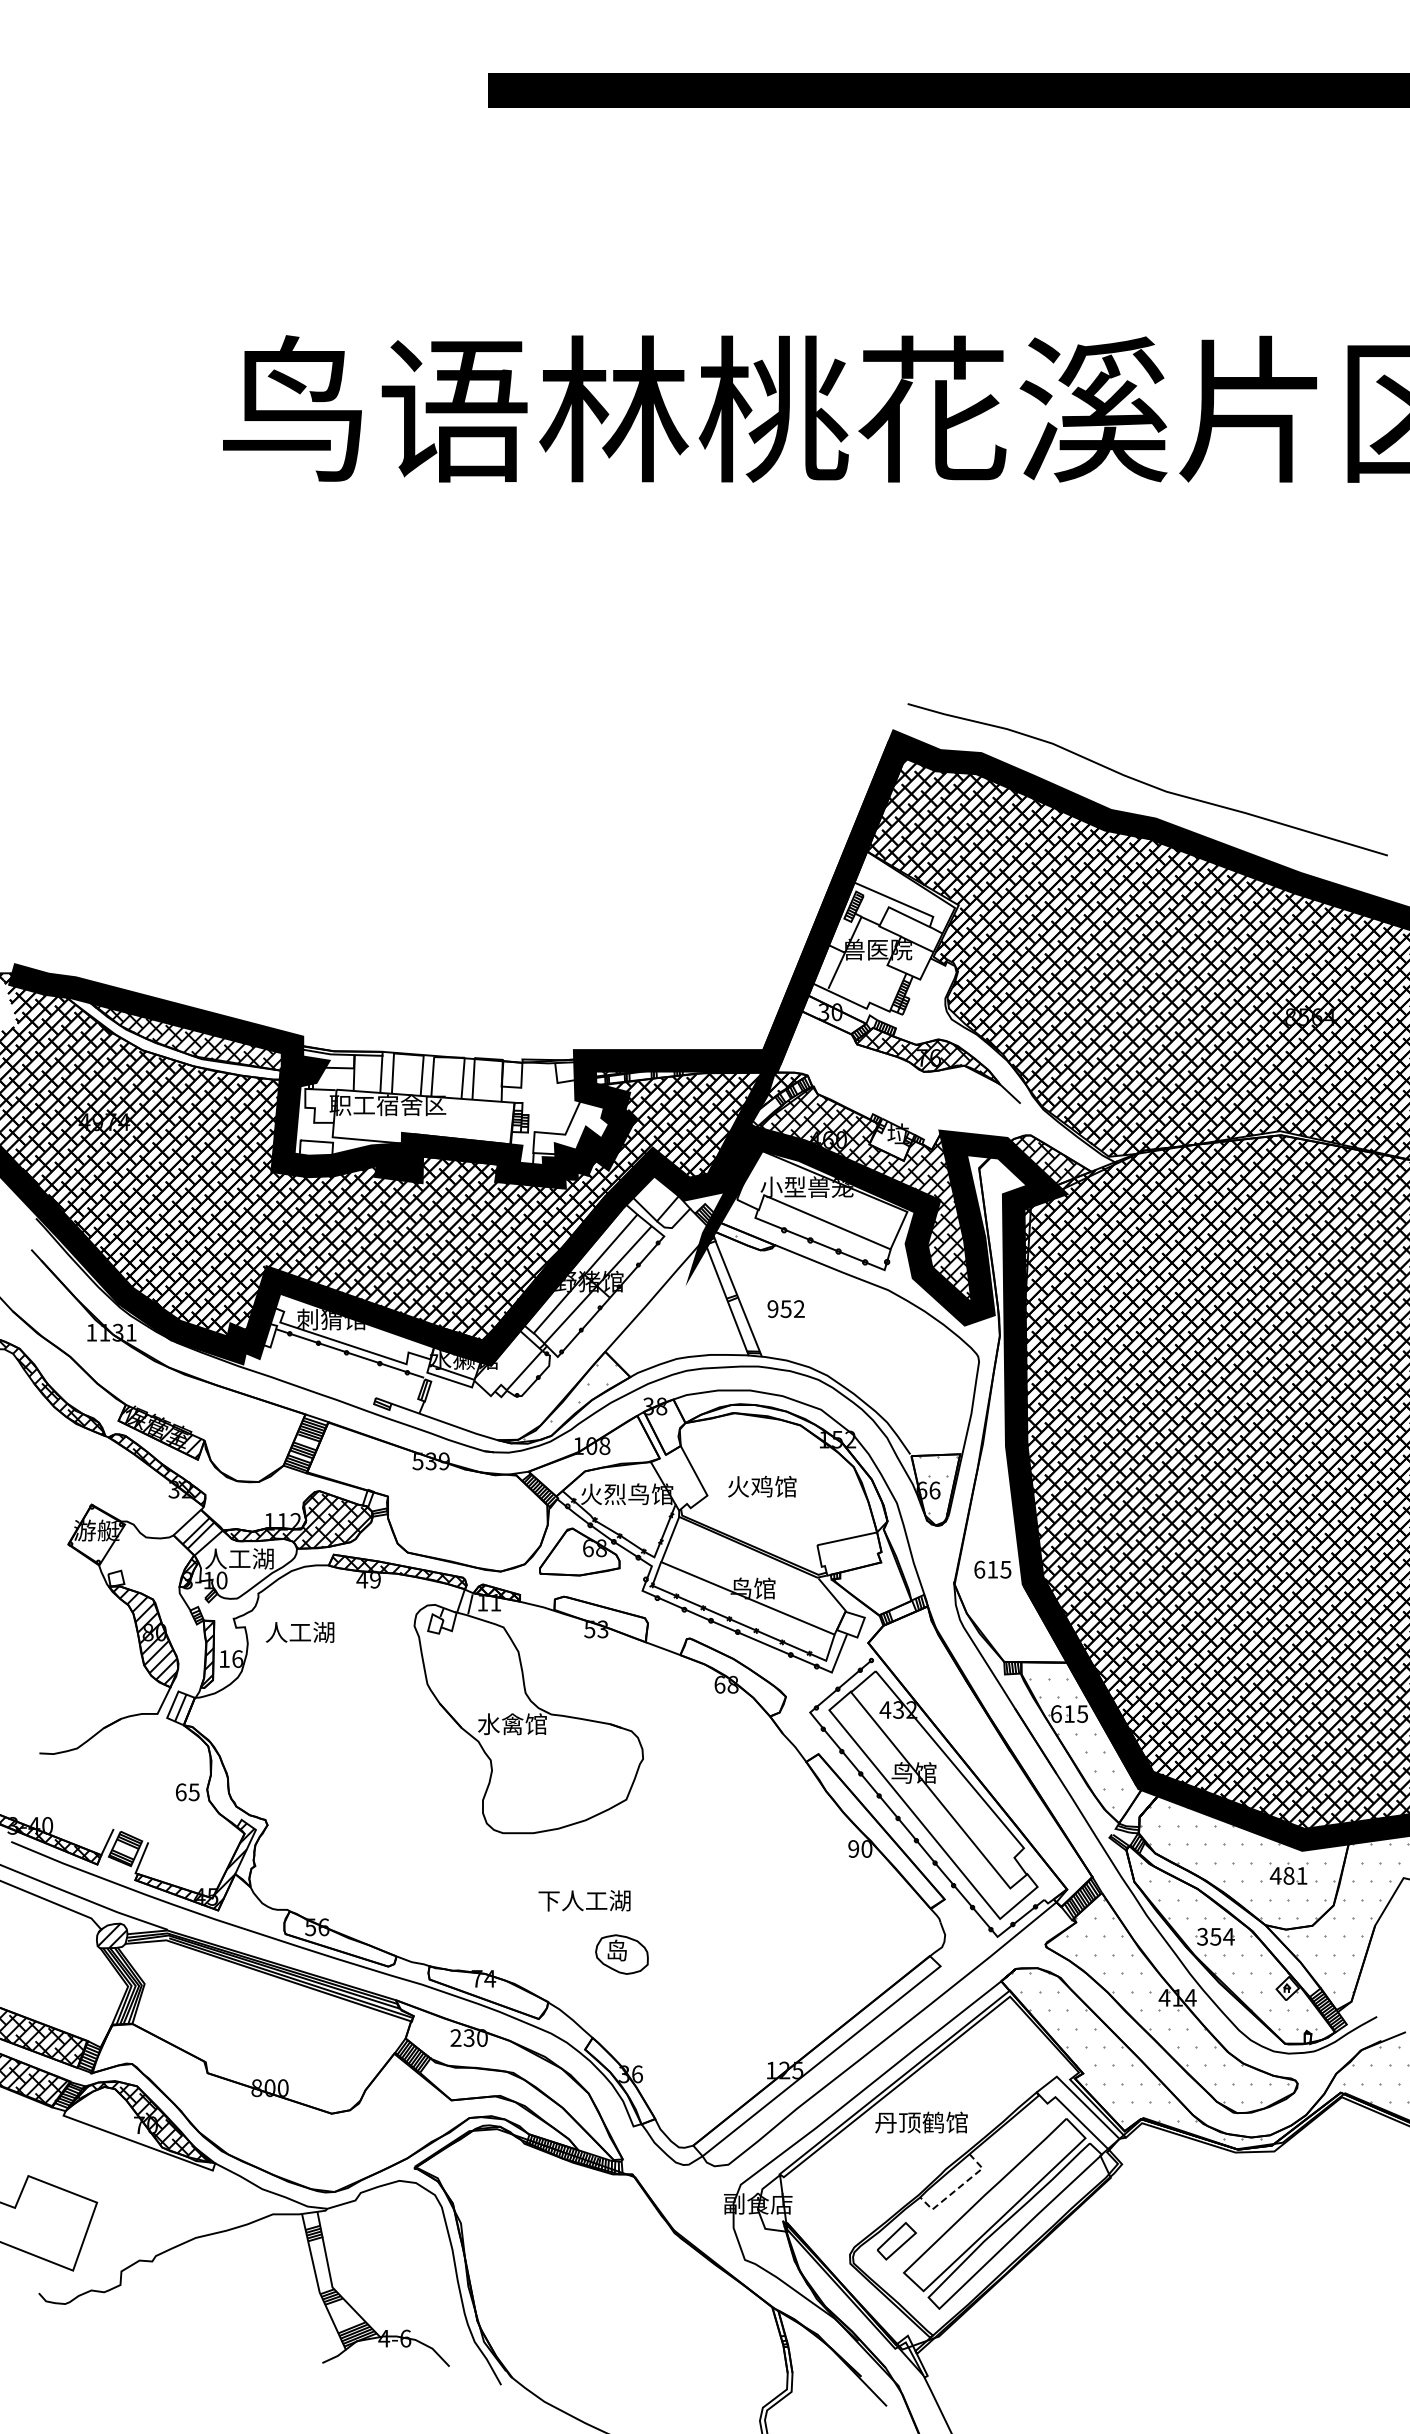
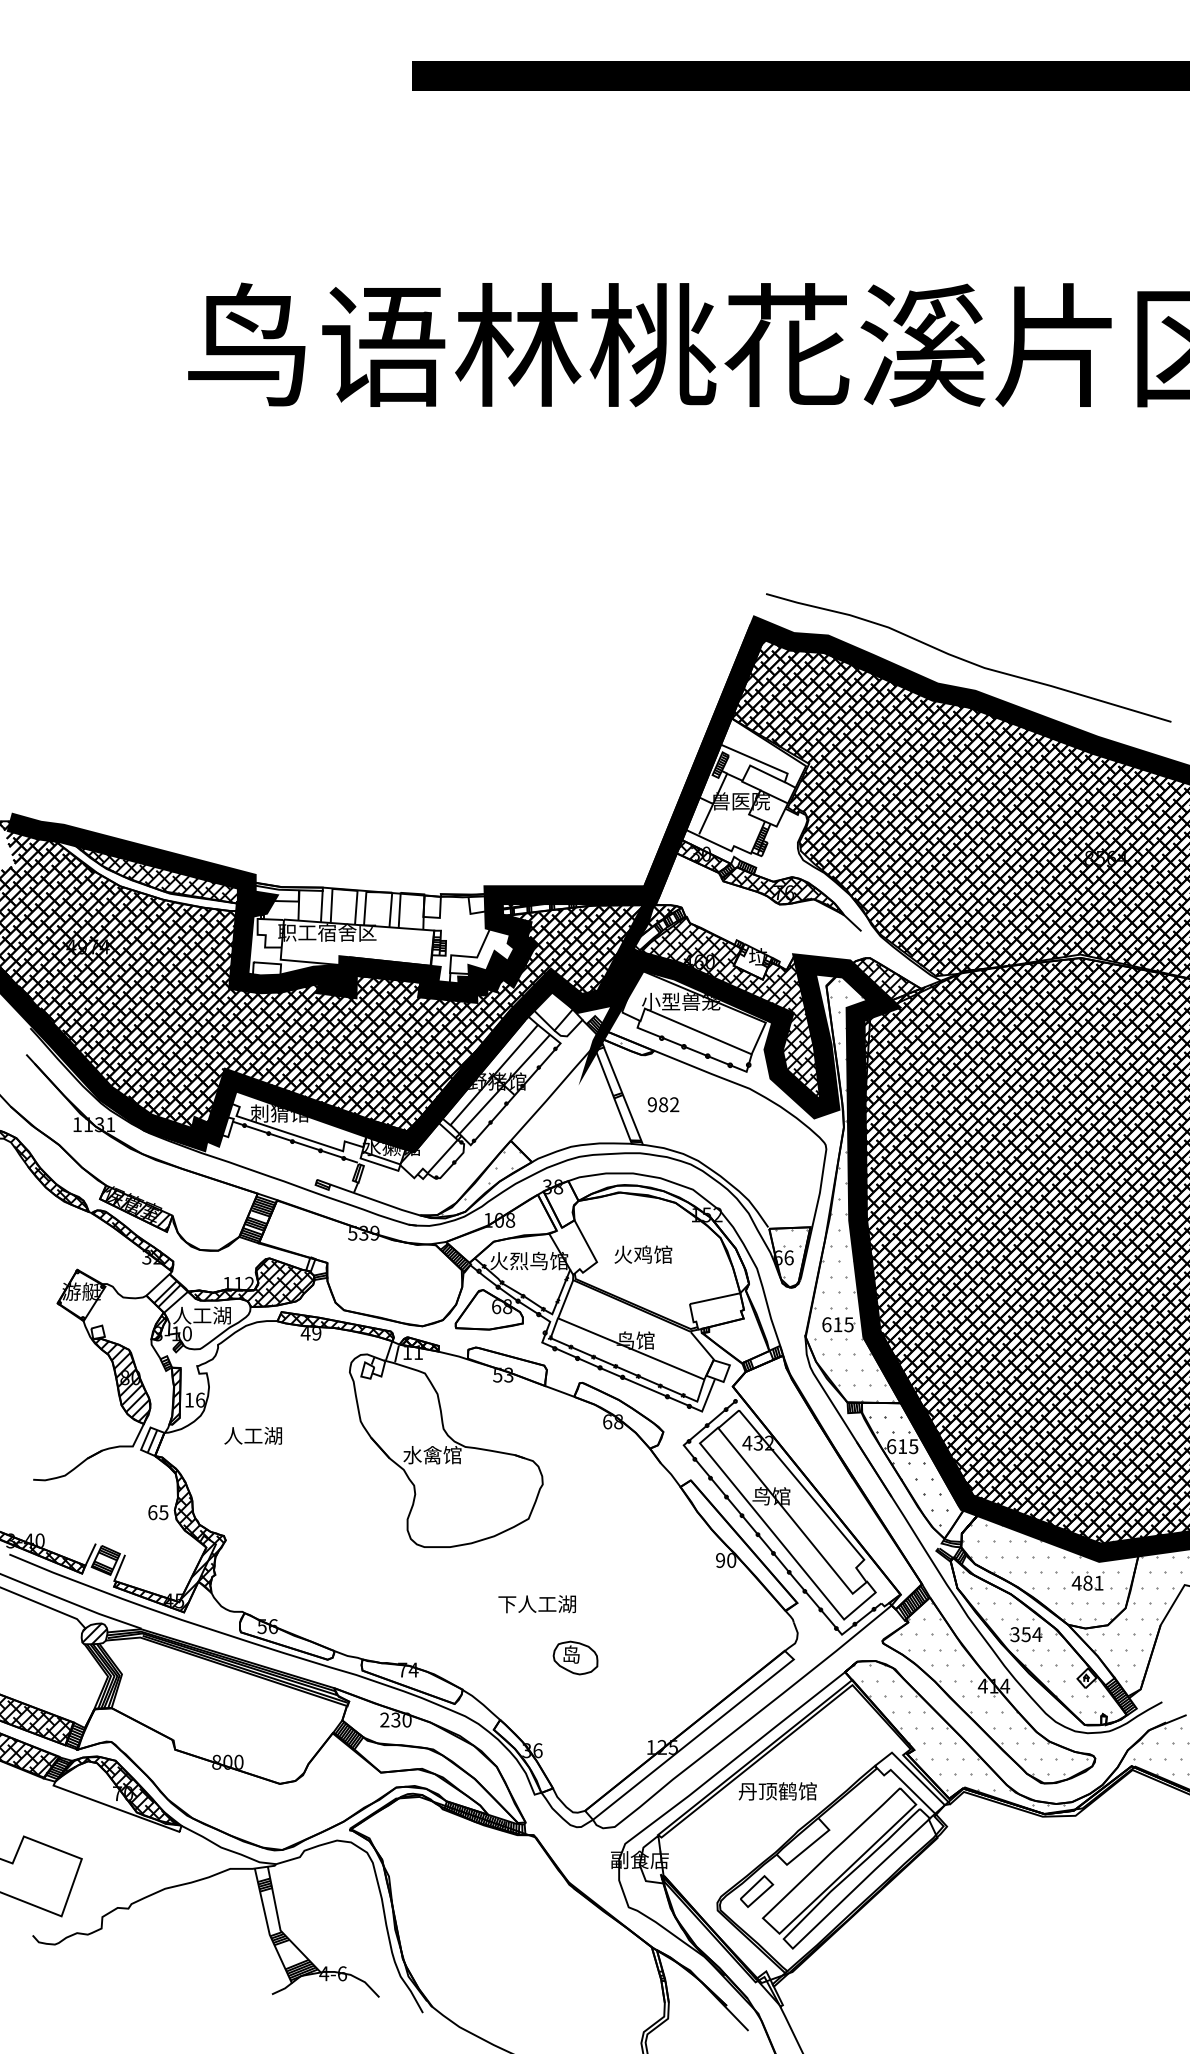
hatch: (831, 1015) -> (701, 856), added
text: (785, 1308) -> (662, 1104), 952 -> 982
hatch: (1020, 1411) -> (861, 1191), added
text: (299, 1631) -> (252, 1435), moved
hatch: (1085, 1742) -> (916, 1470), added
hatch: (225, 1806) -> (190, 1524), added
text: (584, 1900) -> (537, 1603), moved
part: (621, 1954) -> (575, 1657), moved
line: (957, 2188) -> (808, 1847), dashed -> solid

